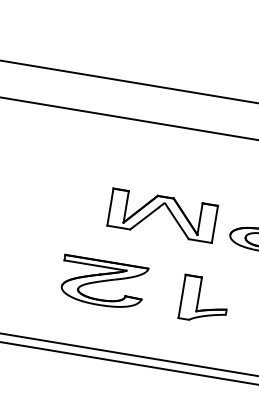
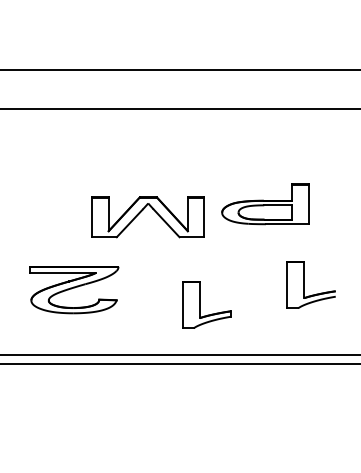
part: (158, 209) -> (142, 211), moved
part: (103, 283) -> (74, 290), moved
part: (204, 299) -> (206, 304), moved

